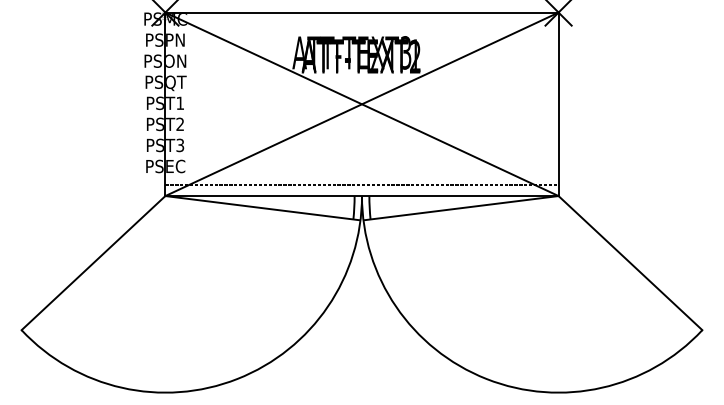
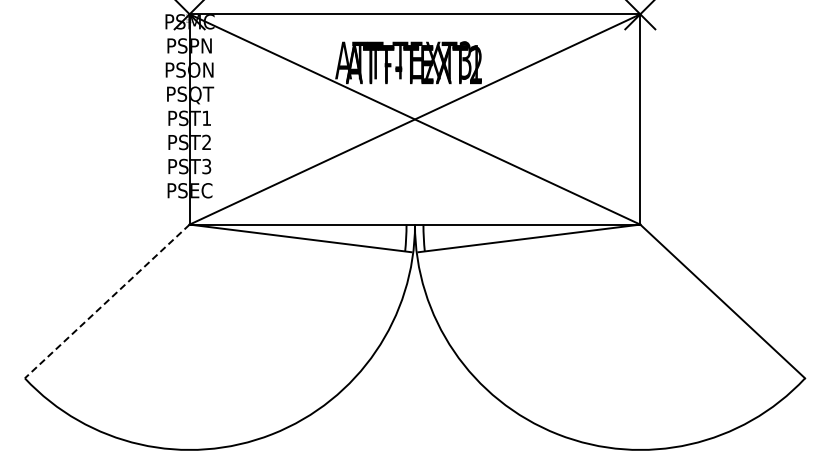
line: (361, 184) -> (414, 211), removed
line: (93, 263) -> (107, 301), solid -> dashed

